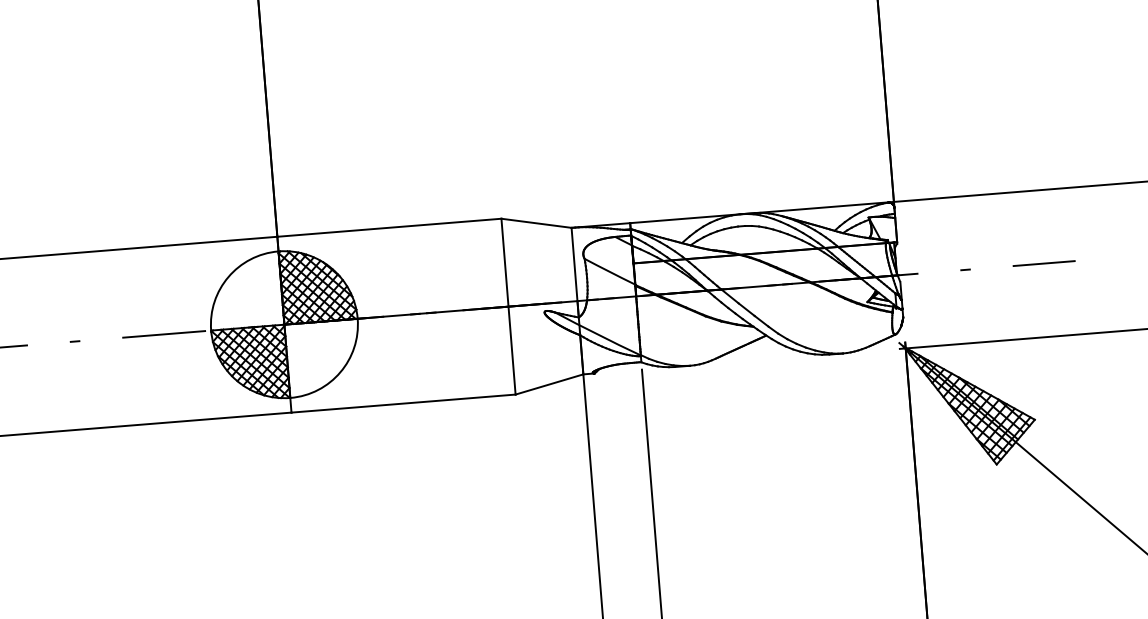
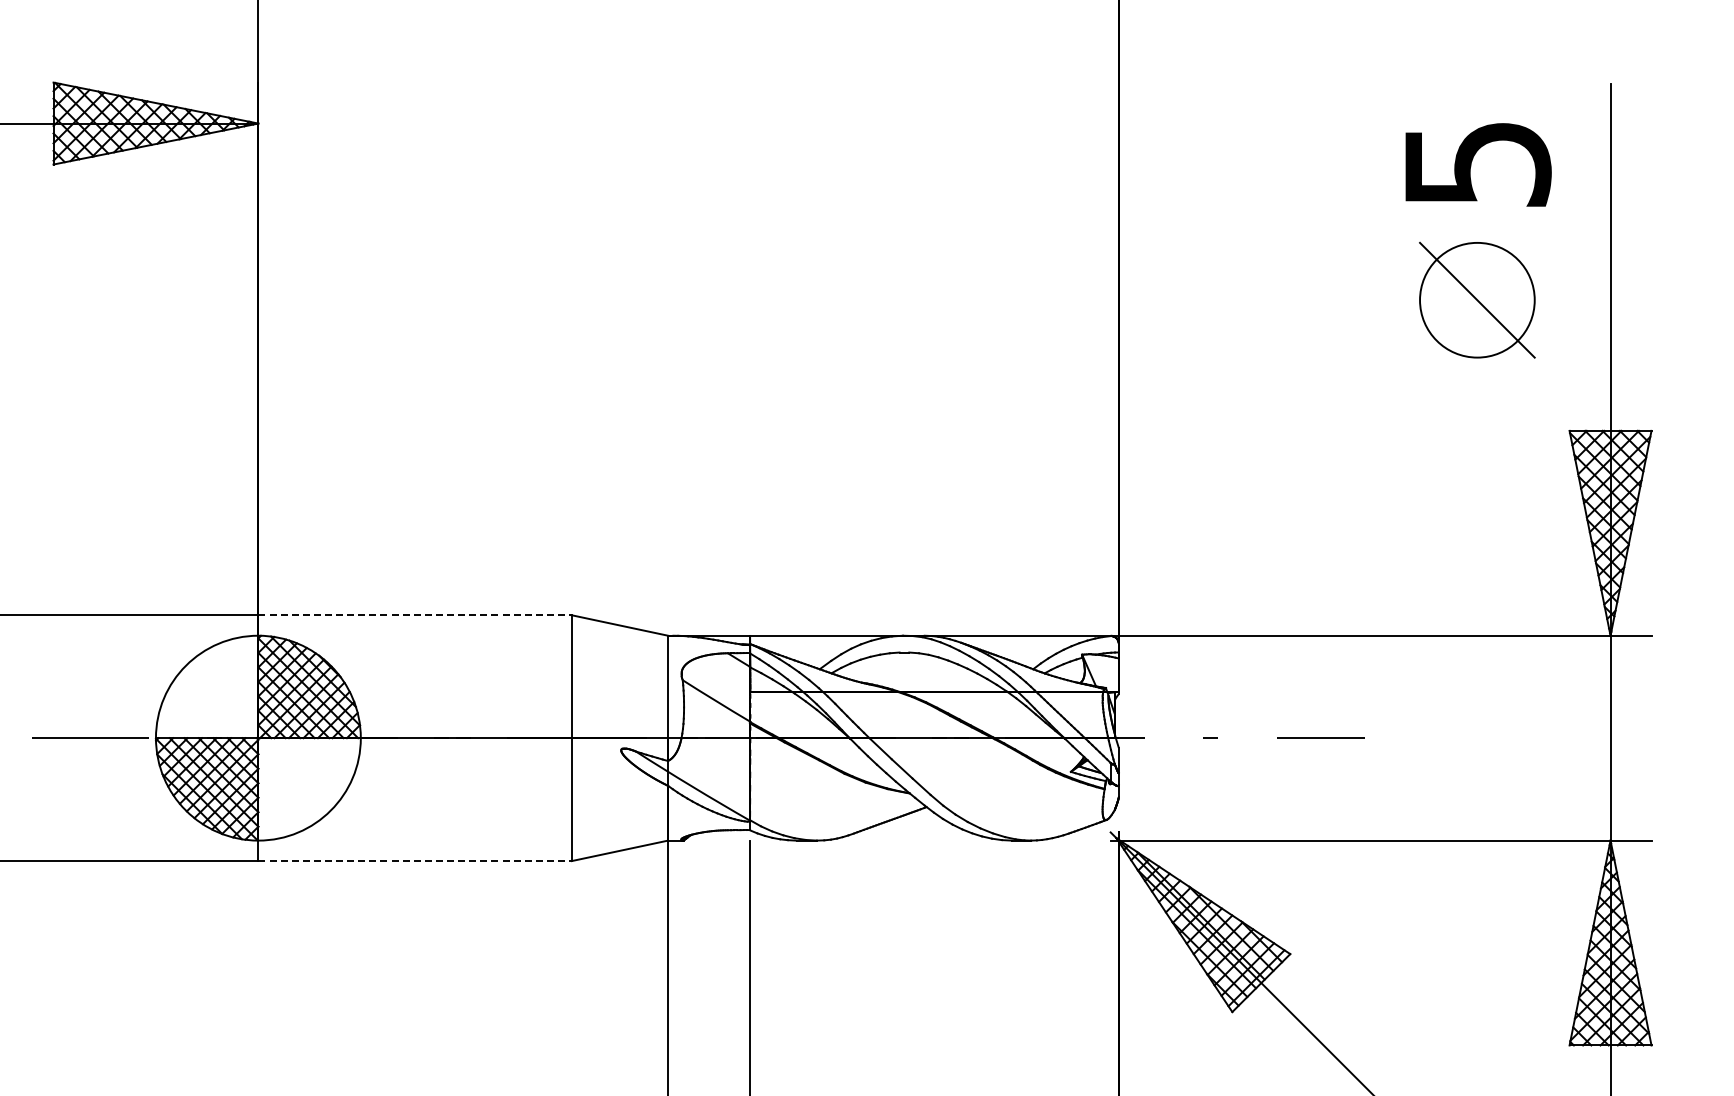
line: (389, 227) -> (415, 615), solid -> dashed
line: (403, 403) -> (415, 861), solid -> dashed

